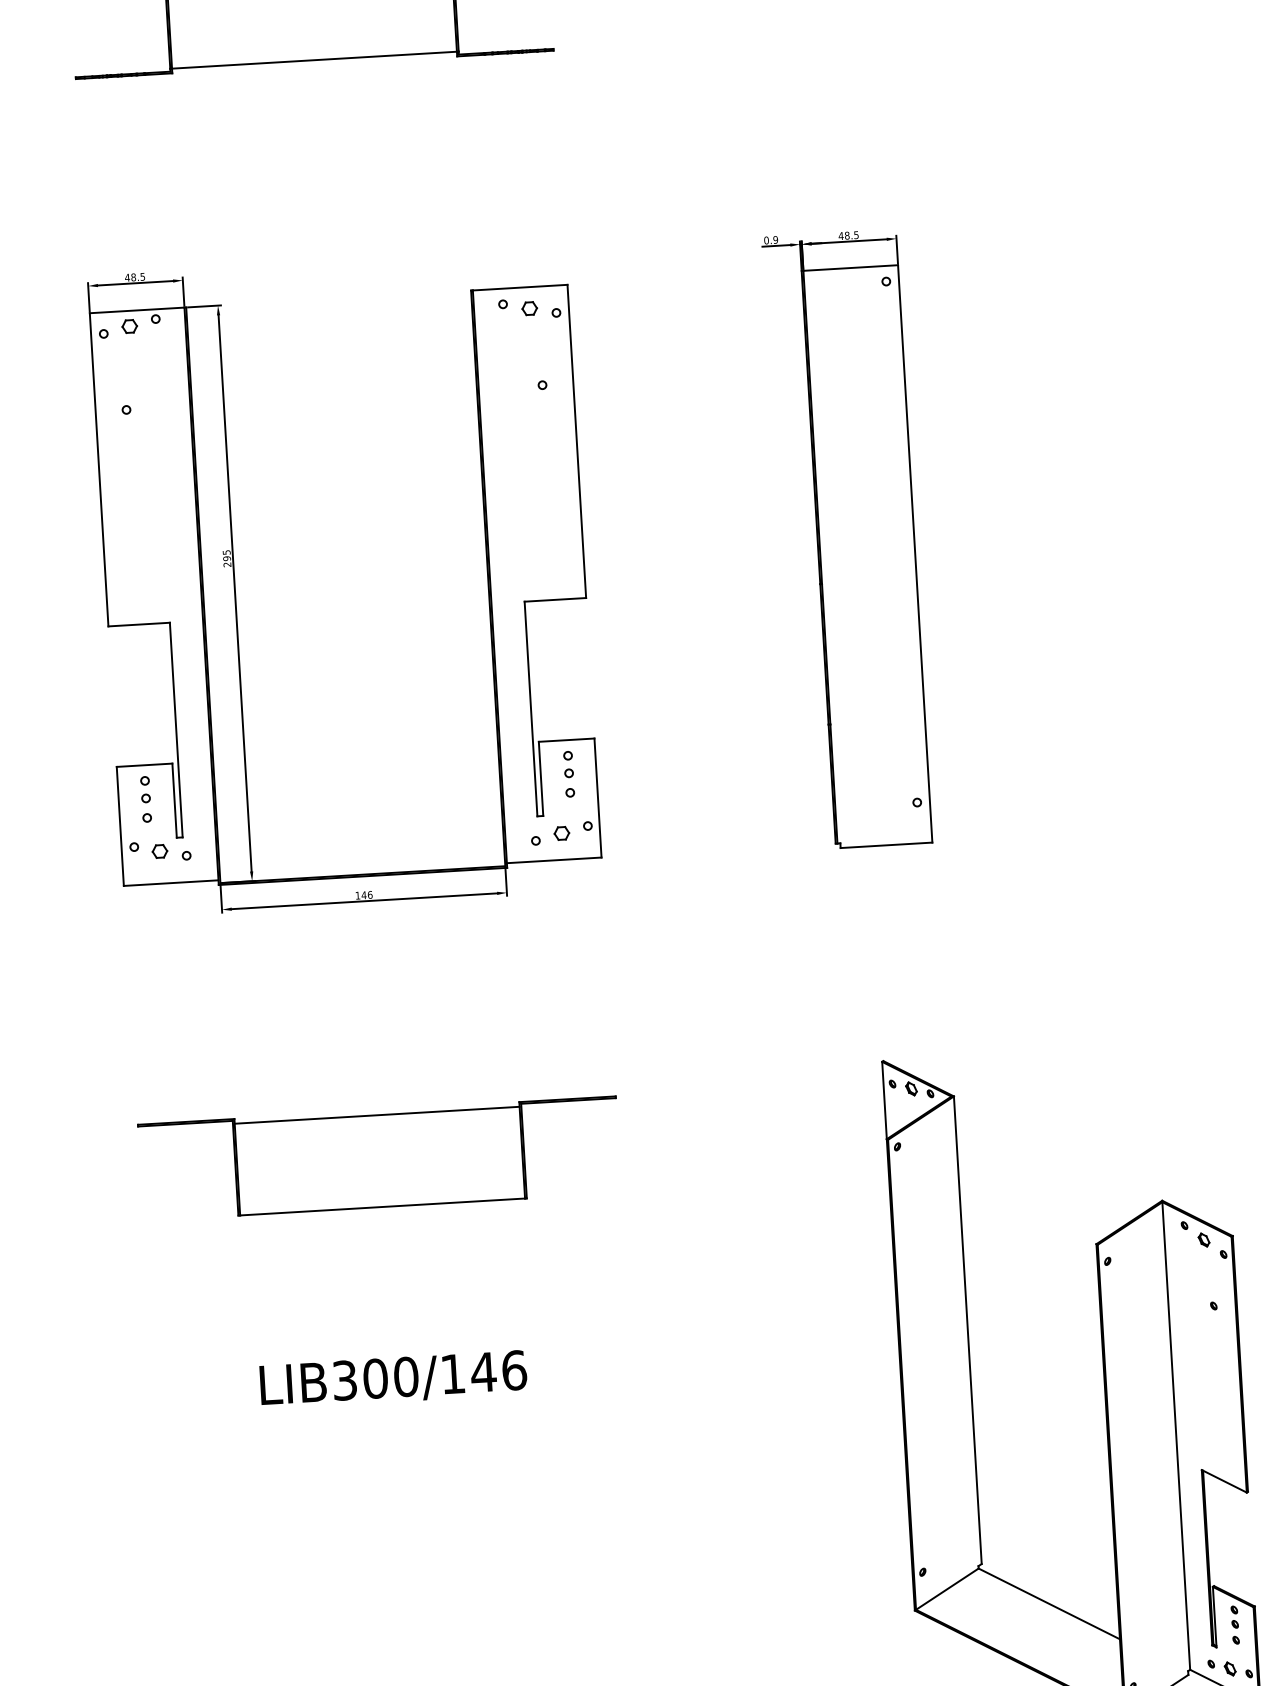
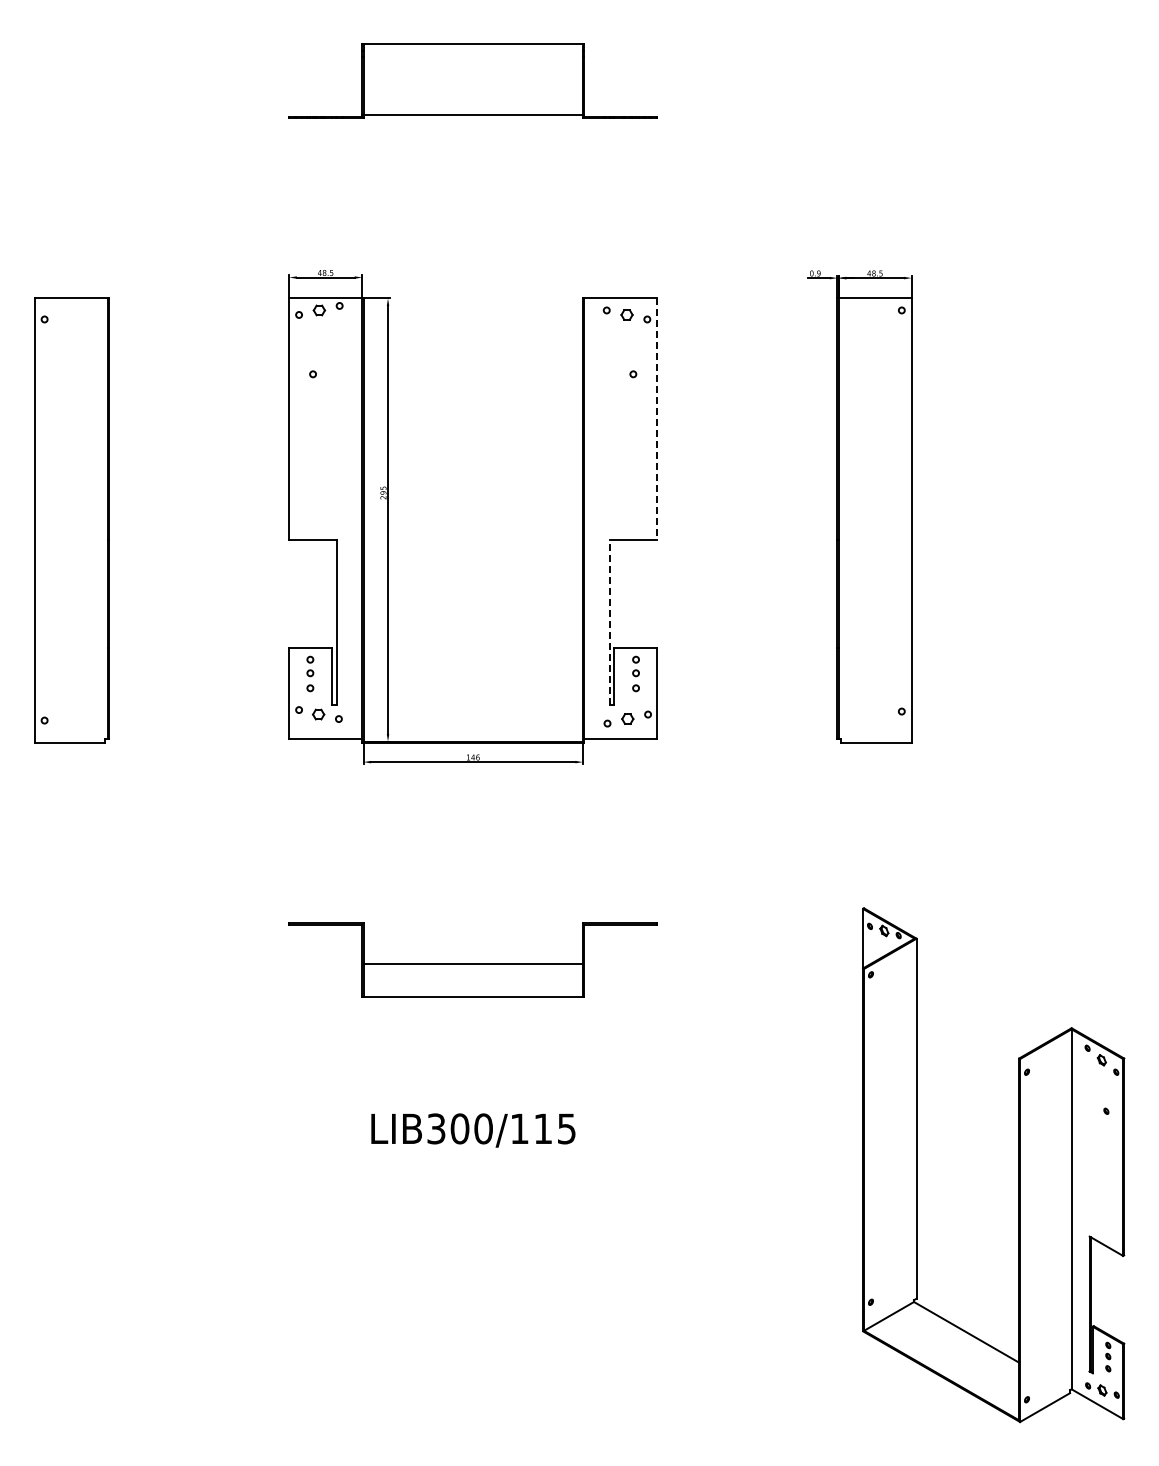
line: (577, 442) -> (657, 419), solid -> dashed
line: (530, 709) -> (609, 622), solid -> dashed
line: (376, 1114) -> (472, 963), moved
text: (498, 1370) -> (554, 1128), LIB300/146 -> LIB300/115

